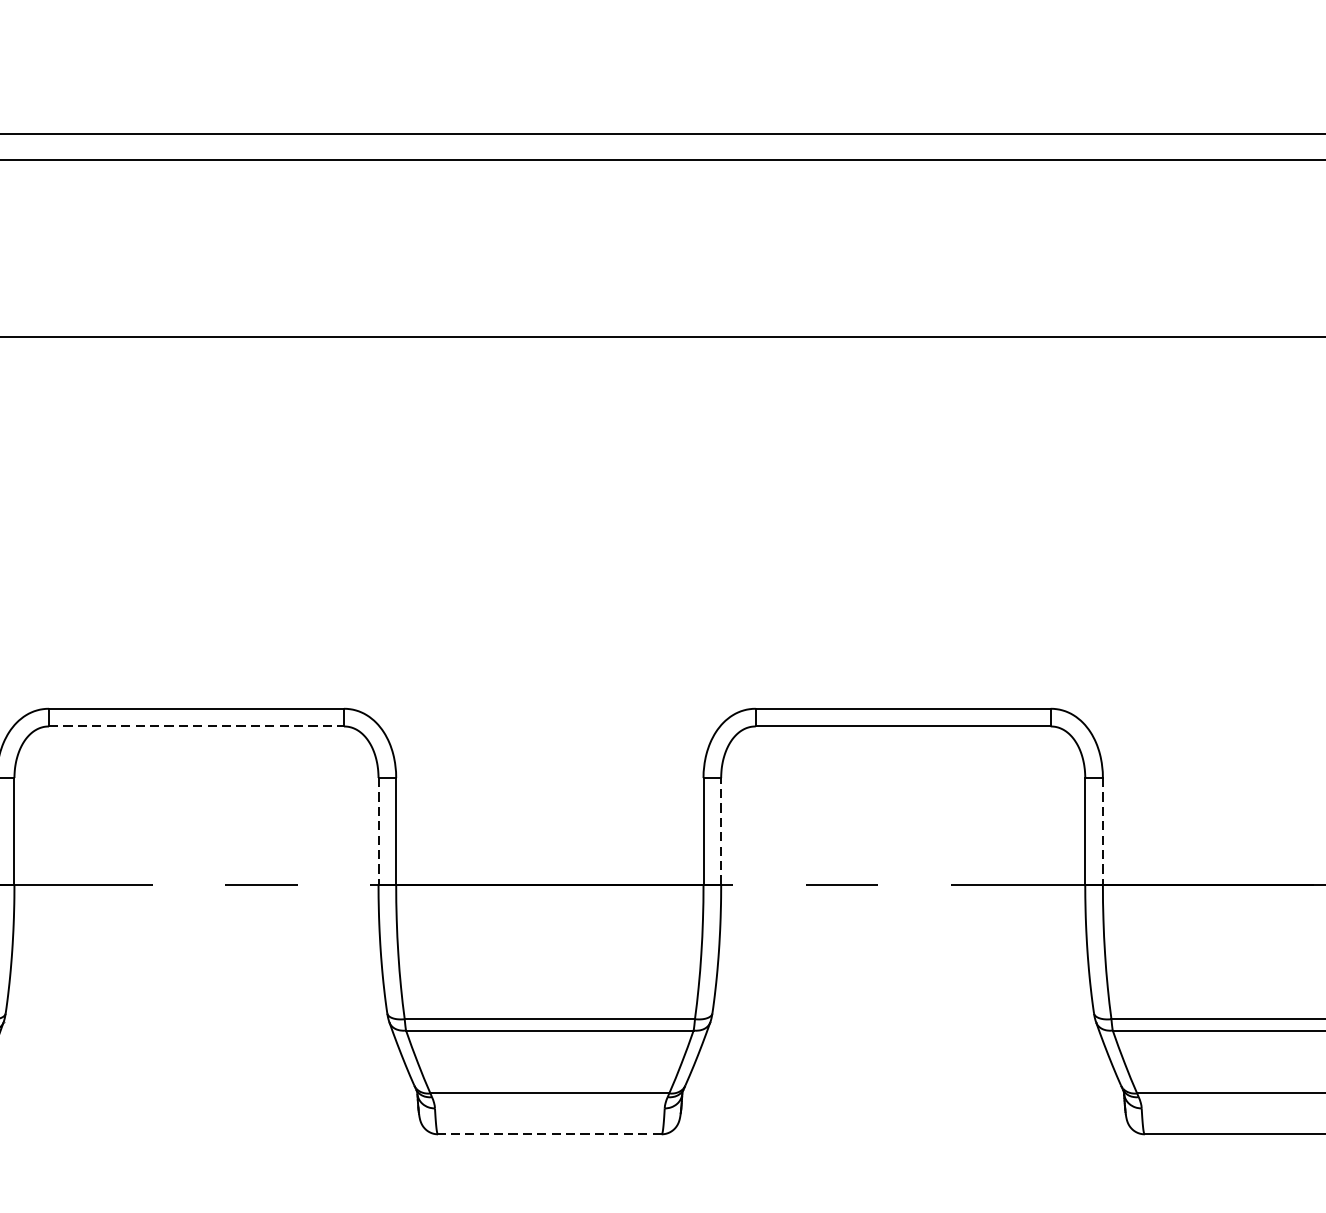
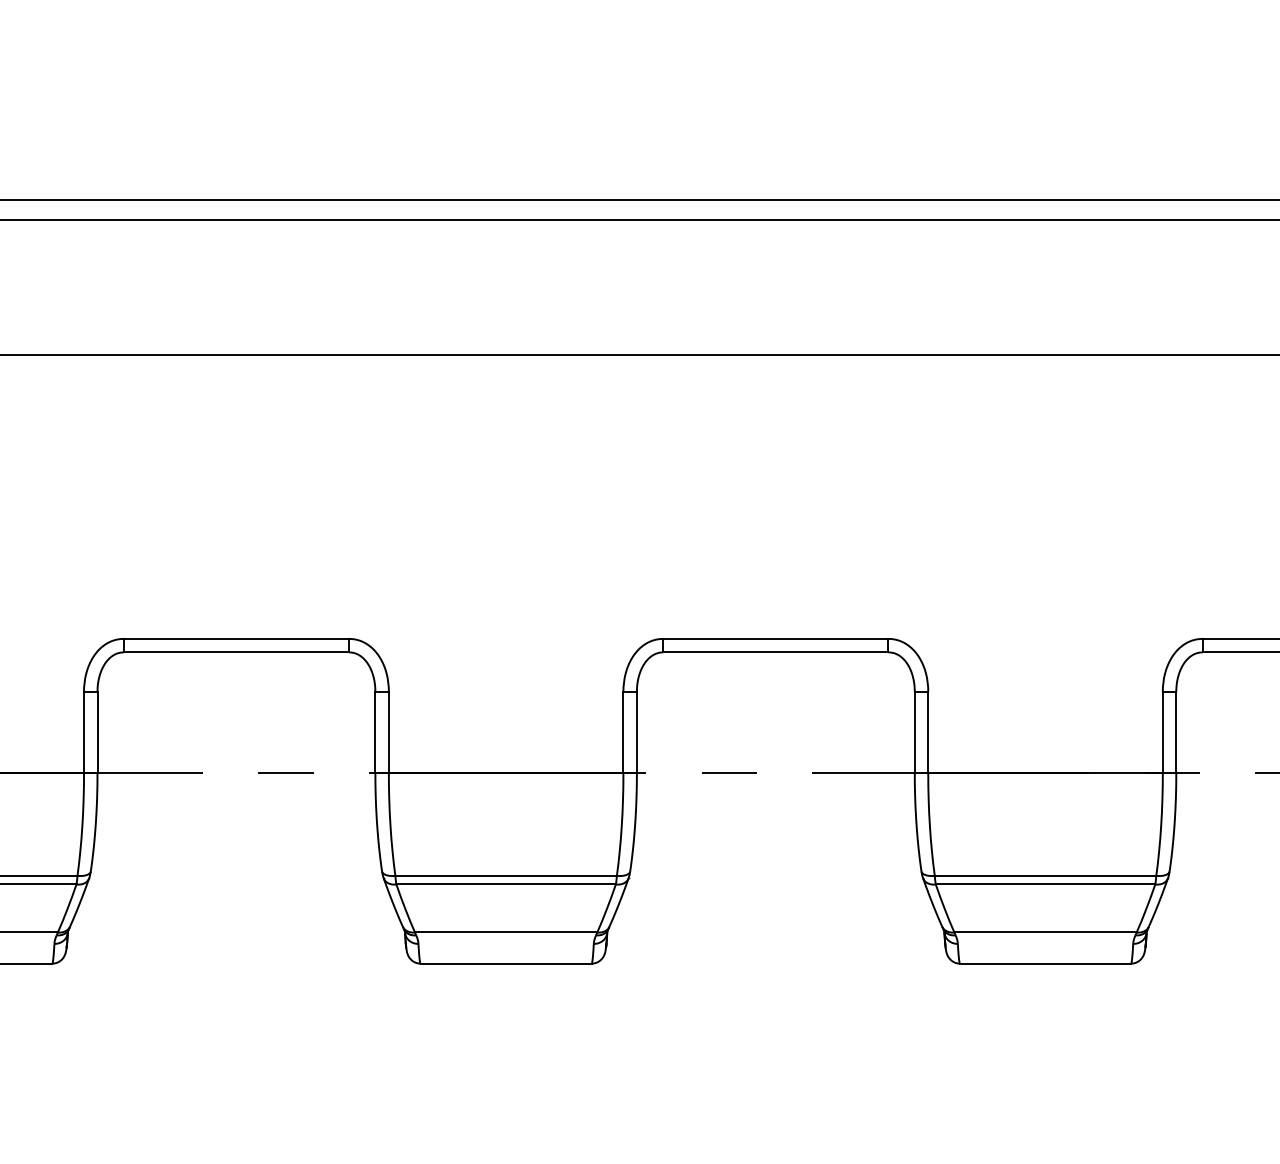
line: (196, 726) -> (236, 652), dashed -> solid
line: (378, 831) -> (375, 732), dashed -> solid
line: (720, 831) -> (636, 732), dashed -> solid
line: (1103, 831) -> (928, 732), dashed -> solid
line: (549, 1134) -> (505, 963), dashed -> solid

